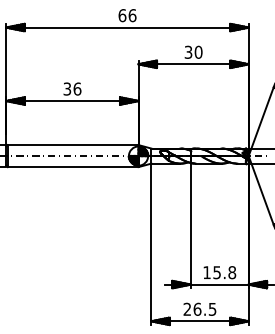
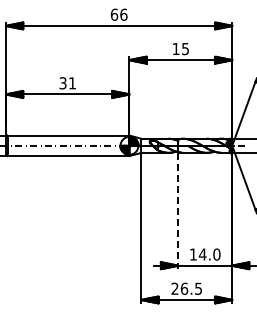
text: (193, 51) -> (180, 48), 30 -> 15
text: (77, 89) -> (72, 83), 36 -> 31
line: (191, 226) -> (178, 211), solid -> dashed
text: (224, 272) -> (209, 254), 15.8 -> 14.0

